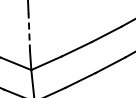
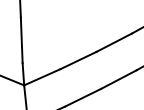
line: (29, 31) -> (21, 39), dashed -> solid

